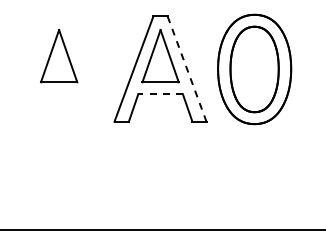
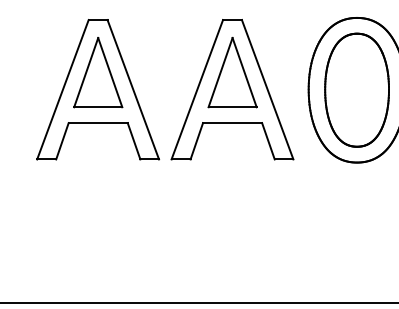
part: (58, 68) -> (97, 88), added
line: (187, 69) -> (268, 90), dashed -> solid
line: (160, 94) -> (232, 123), dashed -> solid

